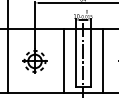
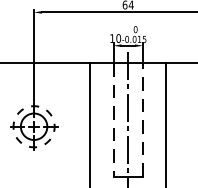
line: (90, 57) -> (142, 119), solid -> dashed
line: (75, 58) -> (113, 120), solid -> dashed

